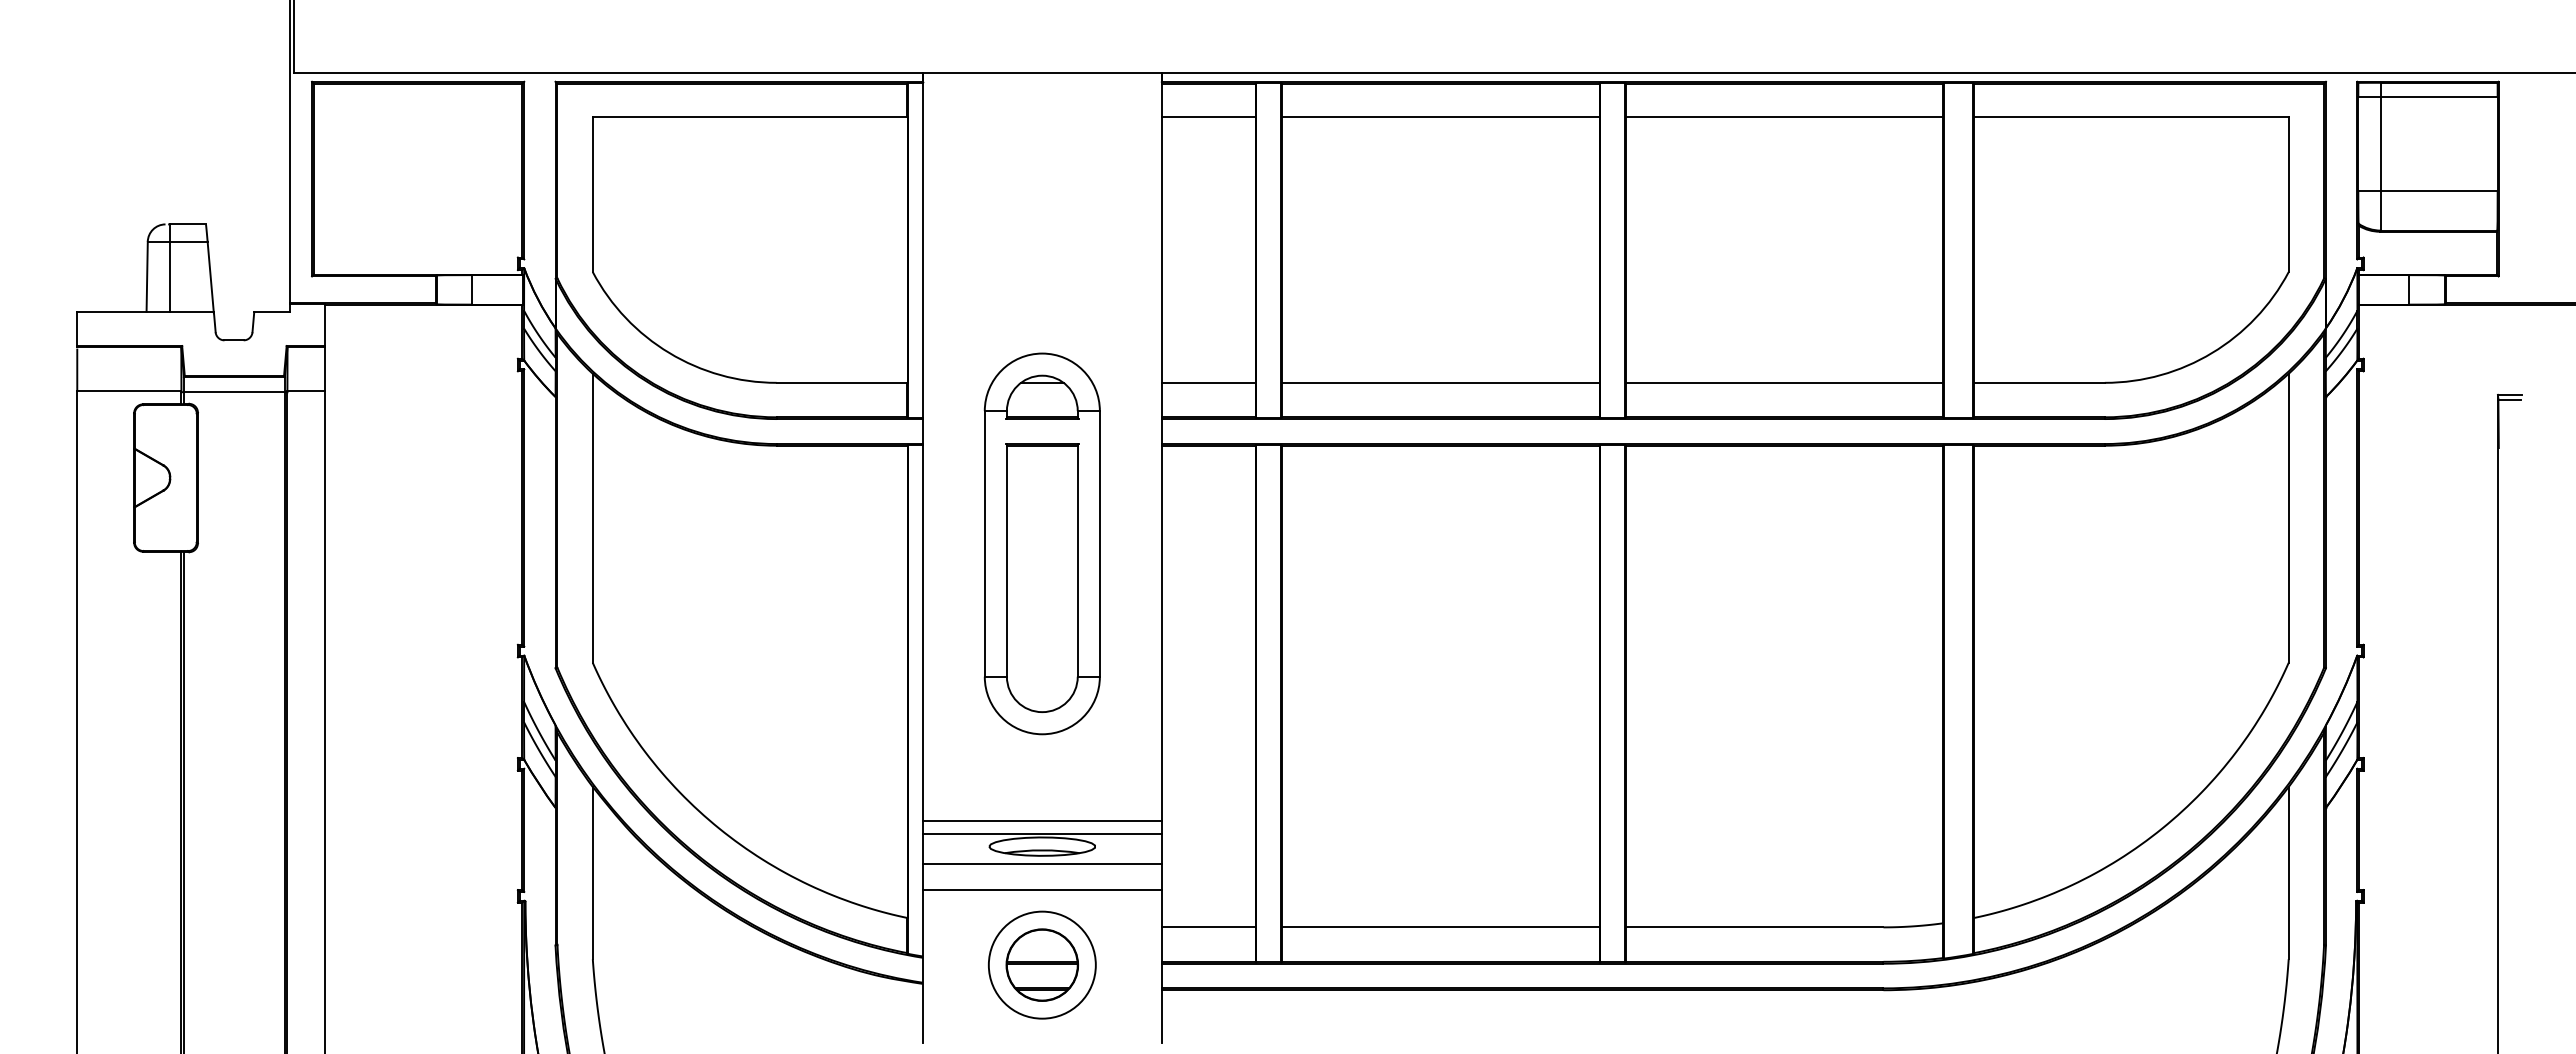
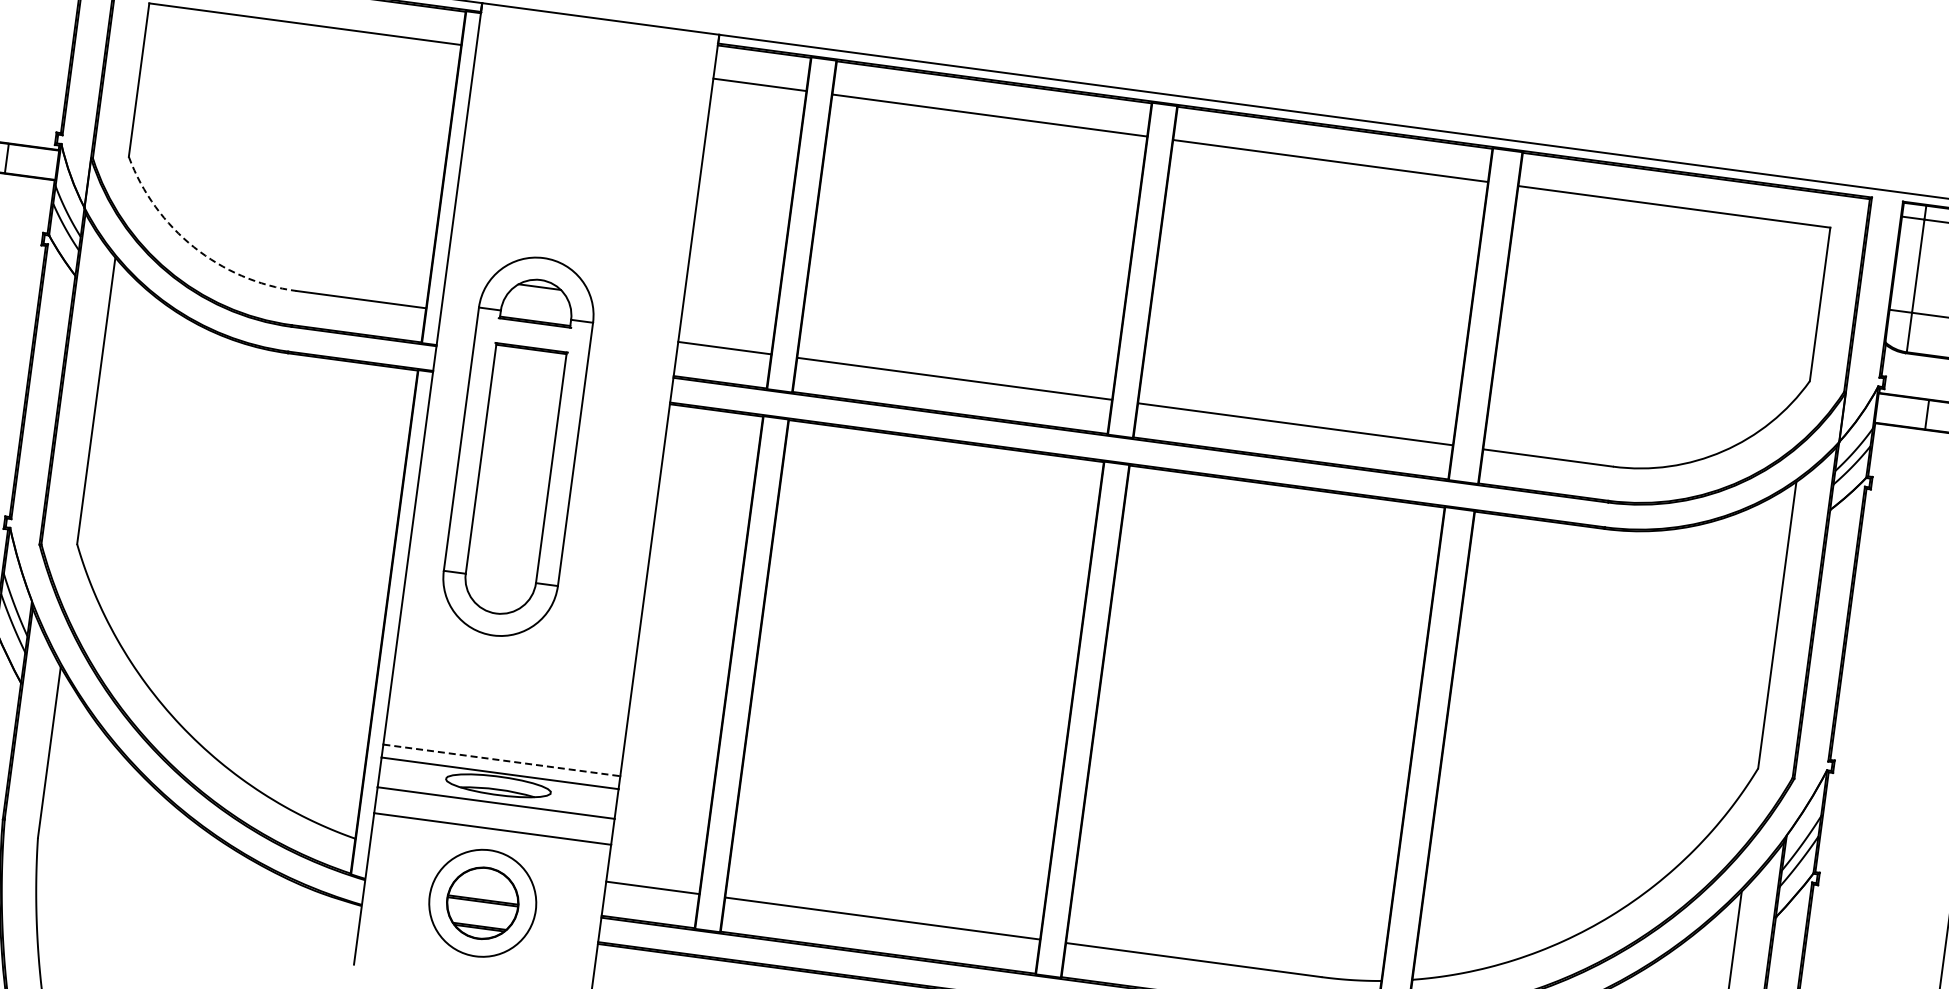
arc: (669, 353) -> (194, 247), solid -> dashed
part: (1041, 543) -> (517, 446), moved
line: (1042, 820) -> (502, 759), solid -> dashed

